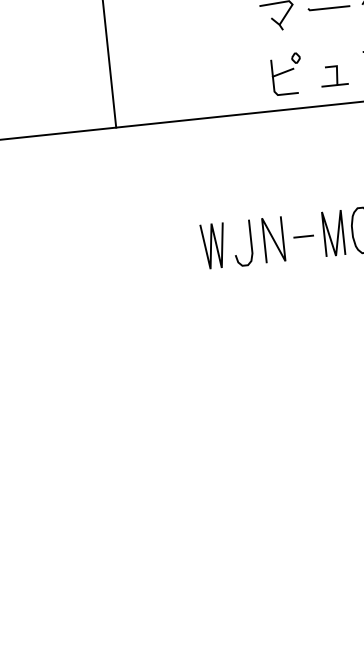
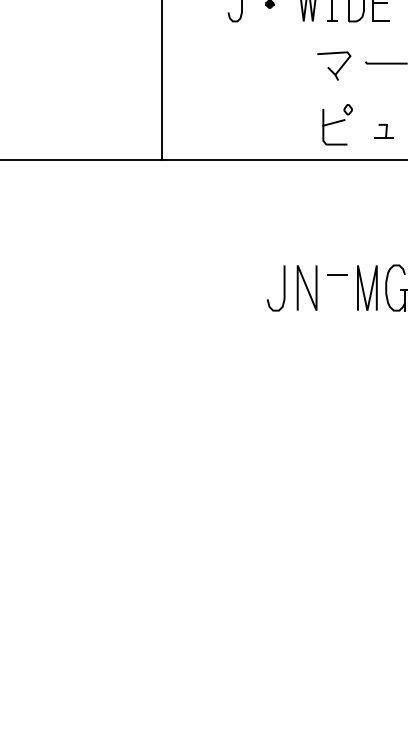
part: (334, 76) -> (384, 131), size x0.7
line: (303, 236) -> (337, 274), moved
line: (212, 244) -> (245, 286), removed

